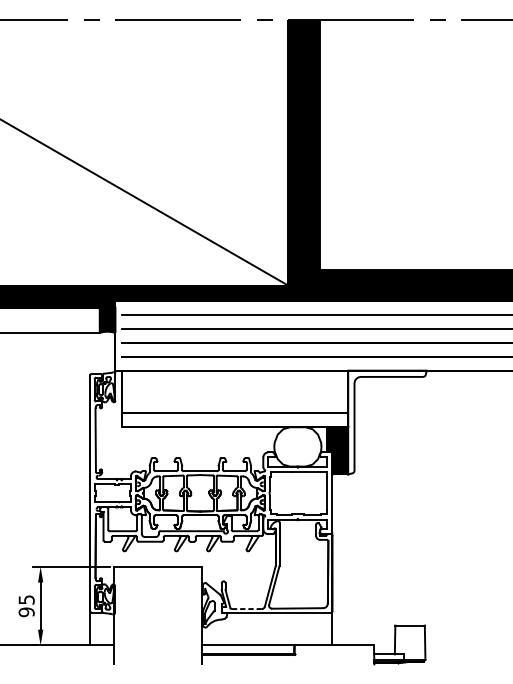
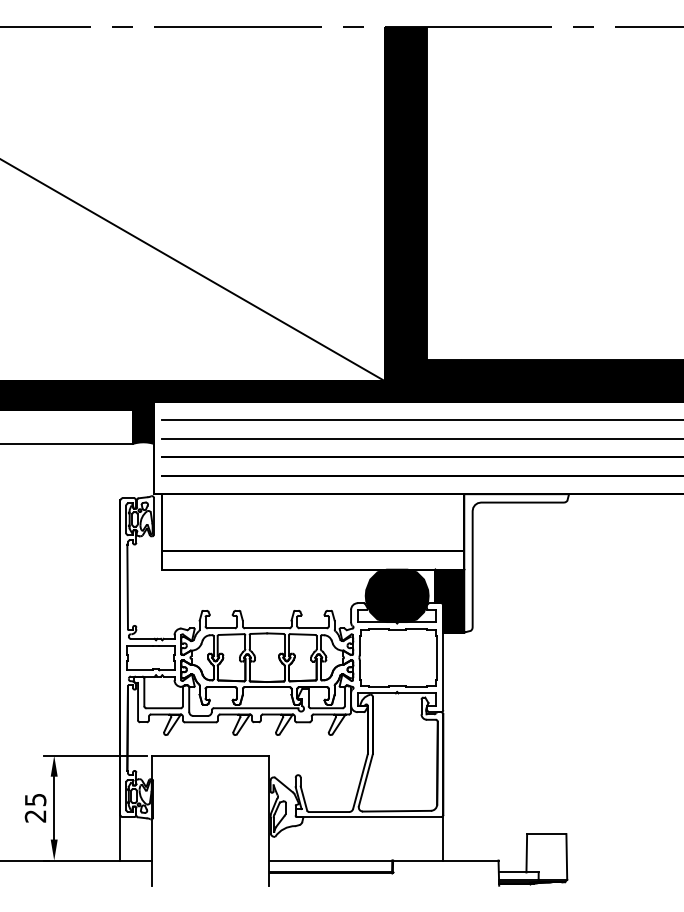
fill: (297, 446) -> (396, 595), added
line: (247, 609) -> (329, 812), dashed -> solid
text: (26, 612) -> (35, 816), 95 -> 25

